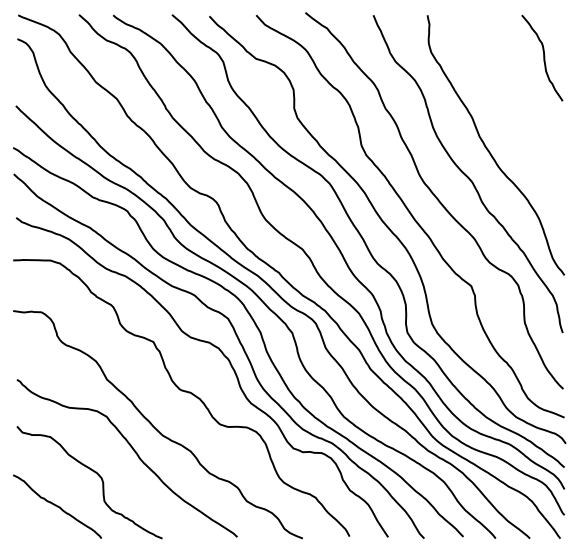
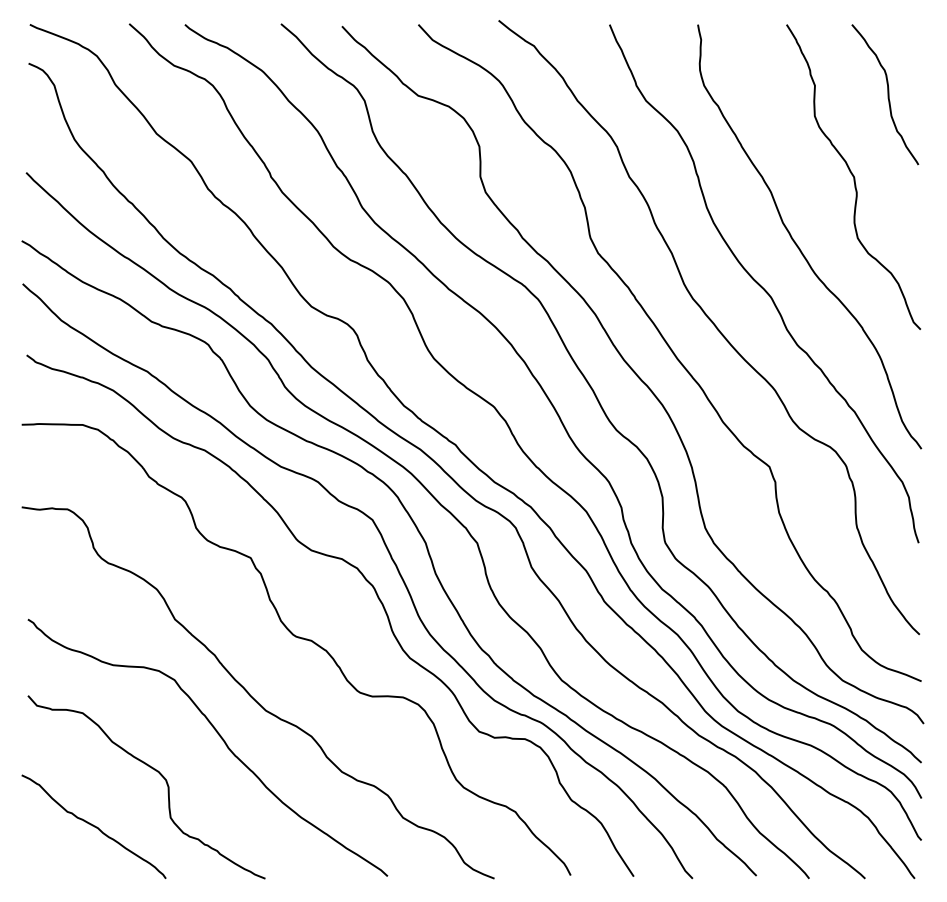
curve: (522, 108) -> (852, 176), added

